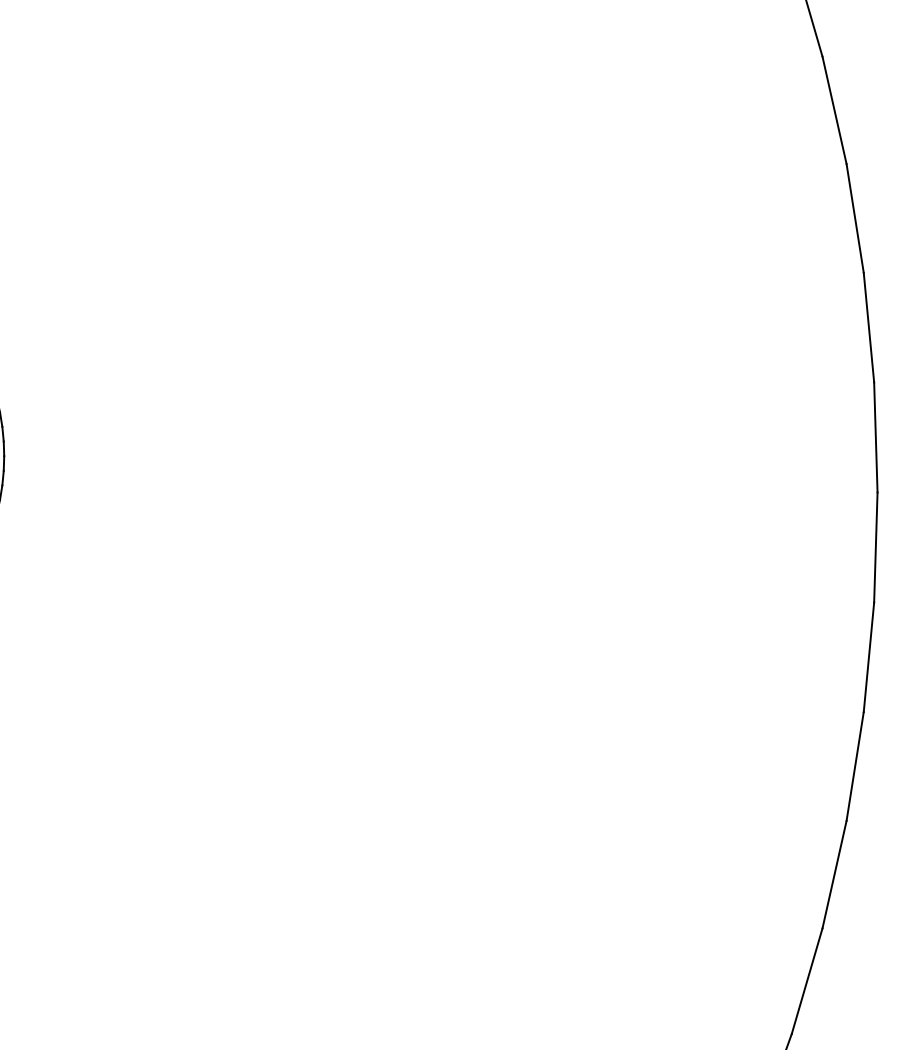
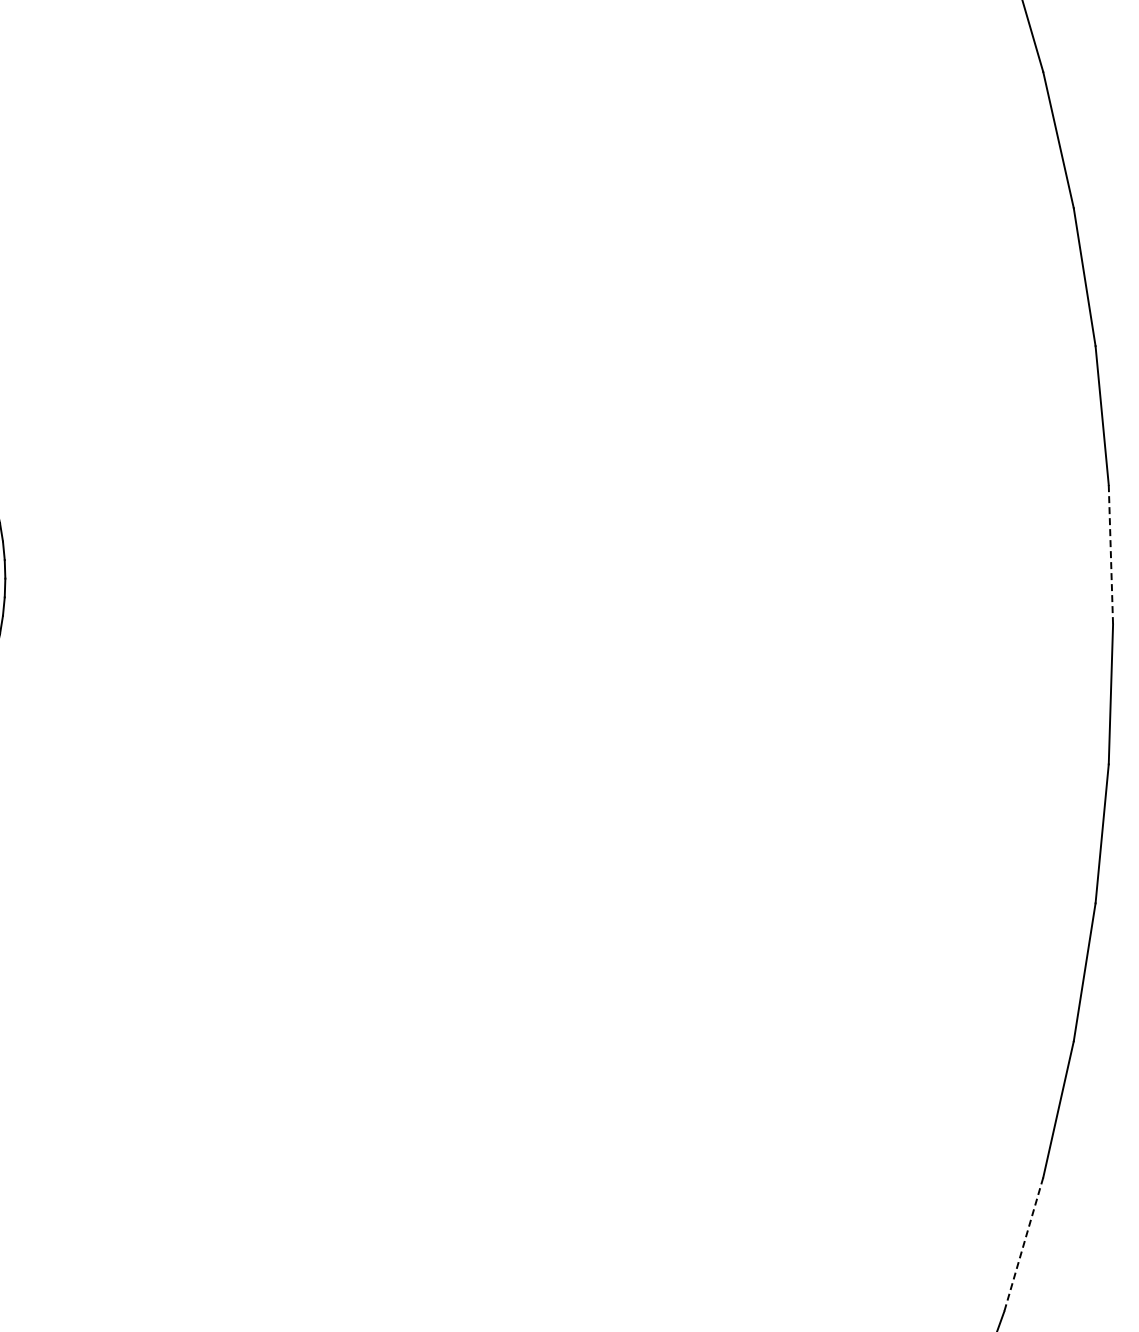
line: (875, 437) -> (1110, 554), solid -> dashed
line: (806, 981) -> (1023, 1244), solid -> dashed

